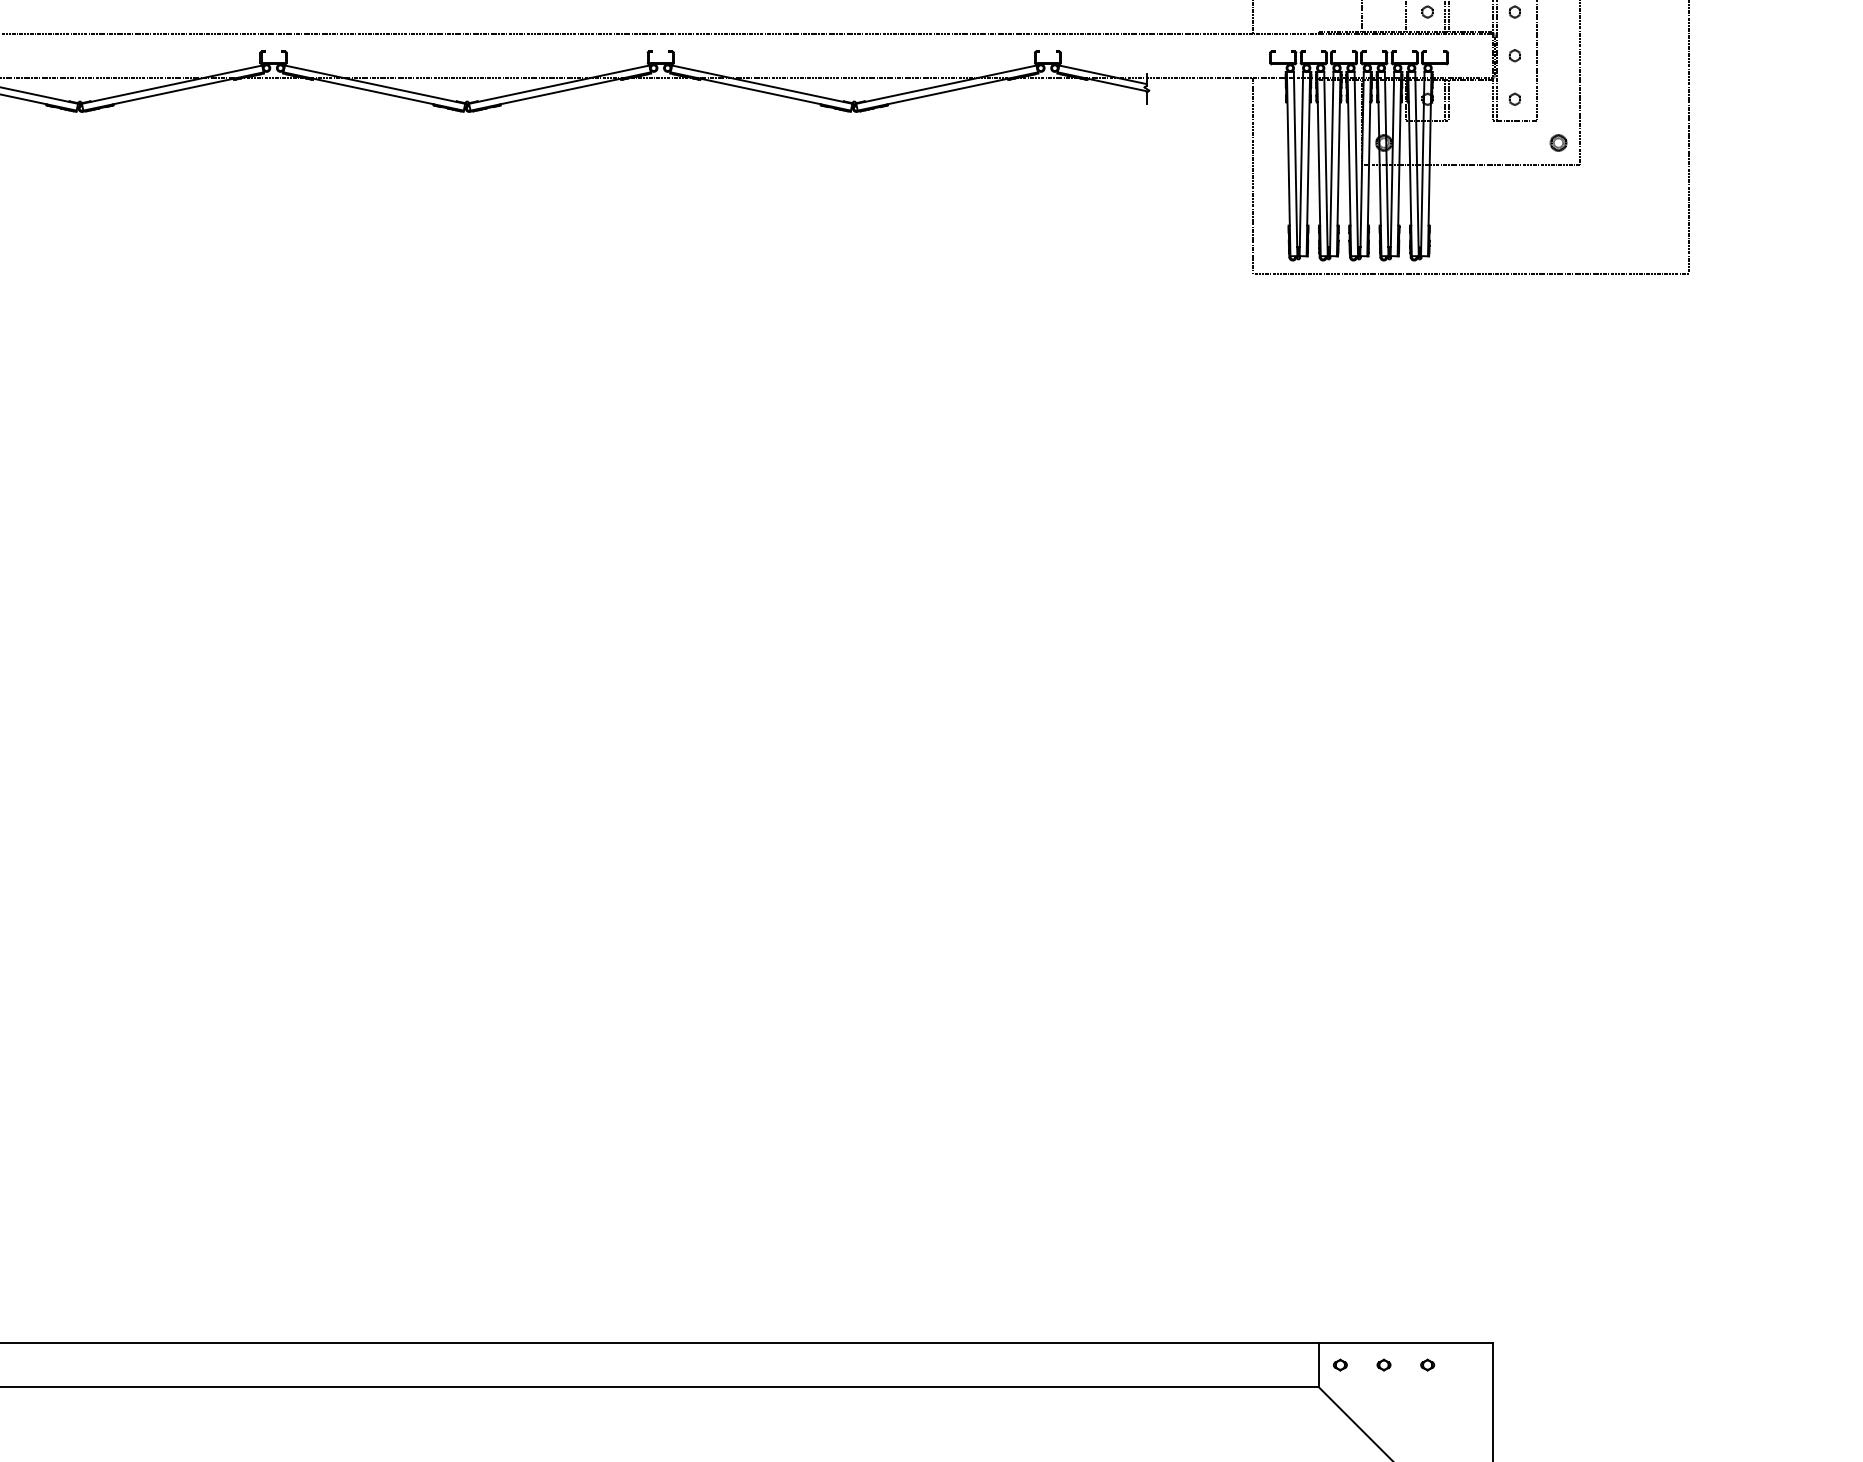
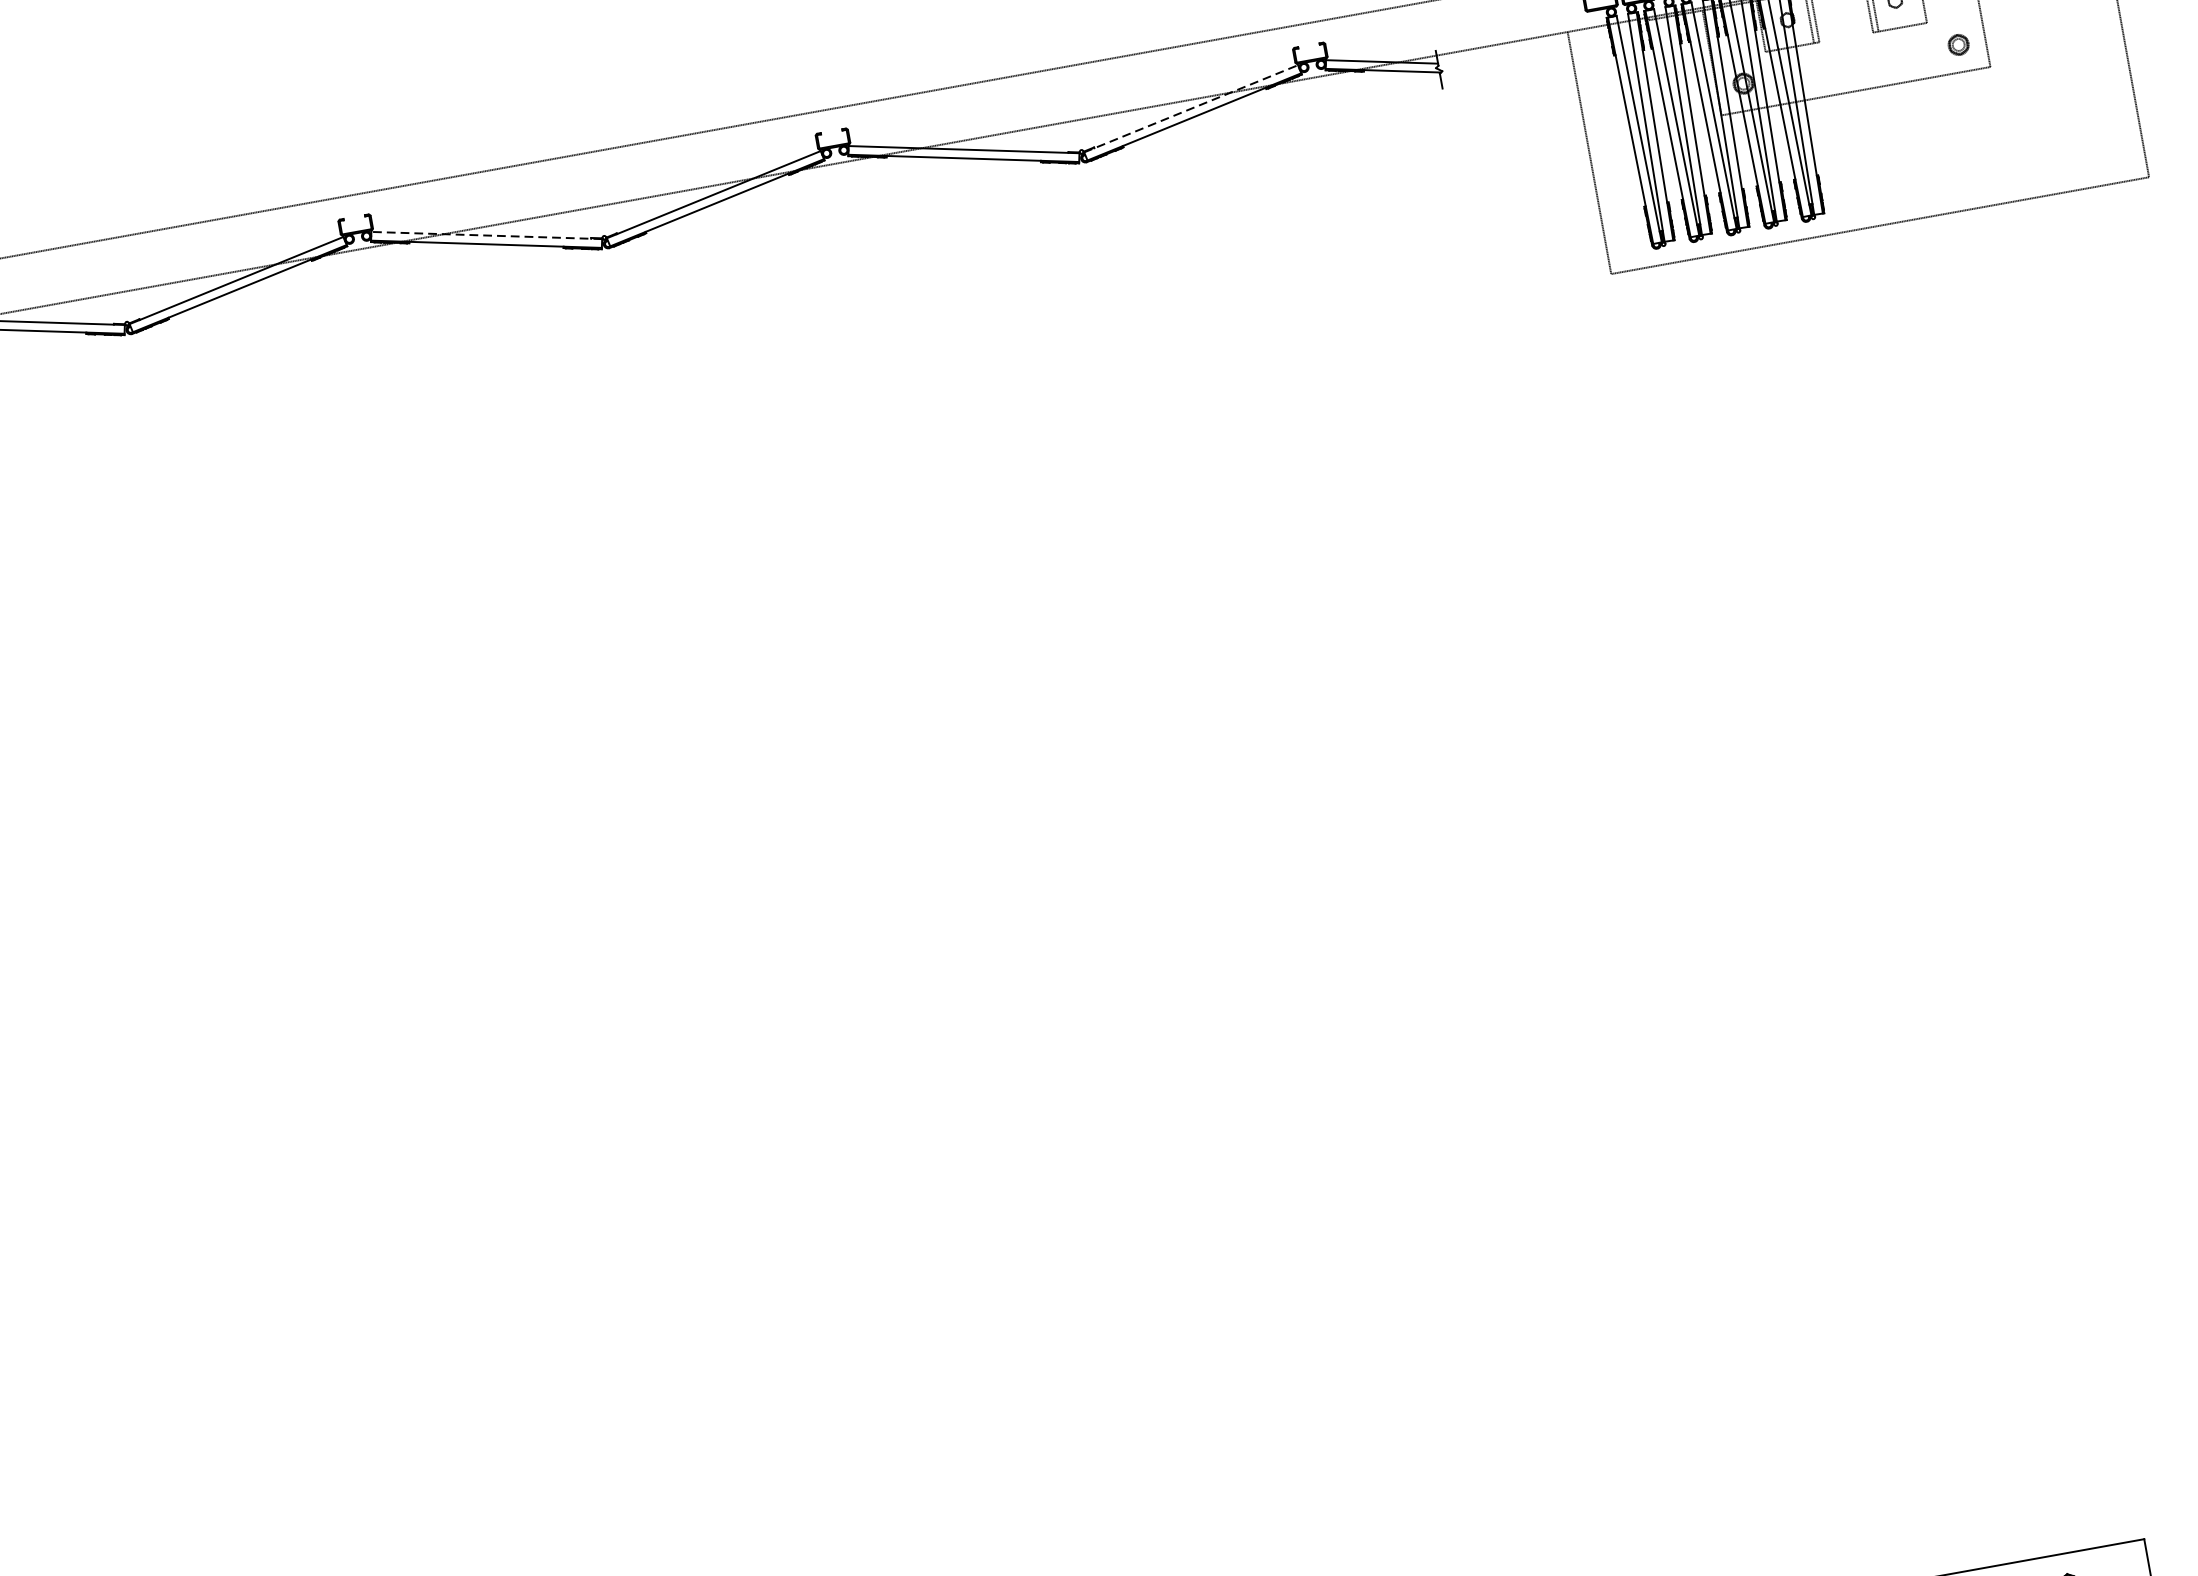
line: (374, 84) -> (486, 235), solid -> dashed
line: (946, 84) -> (1191, 108), solid -> dashed

